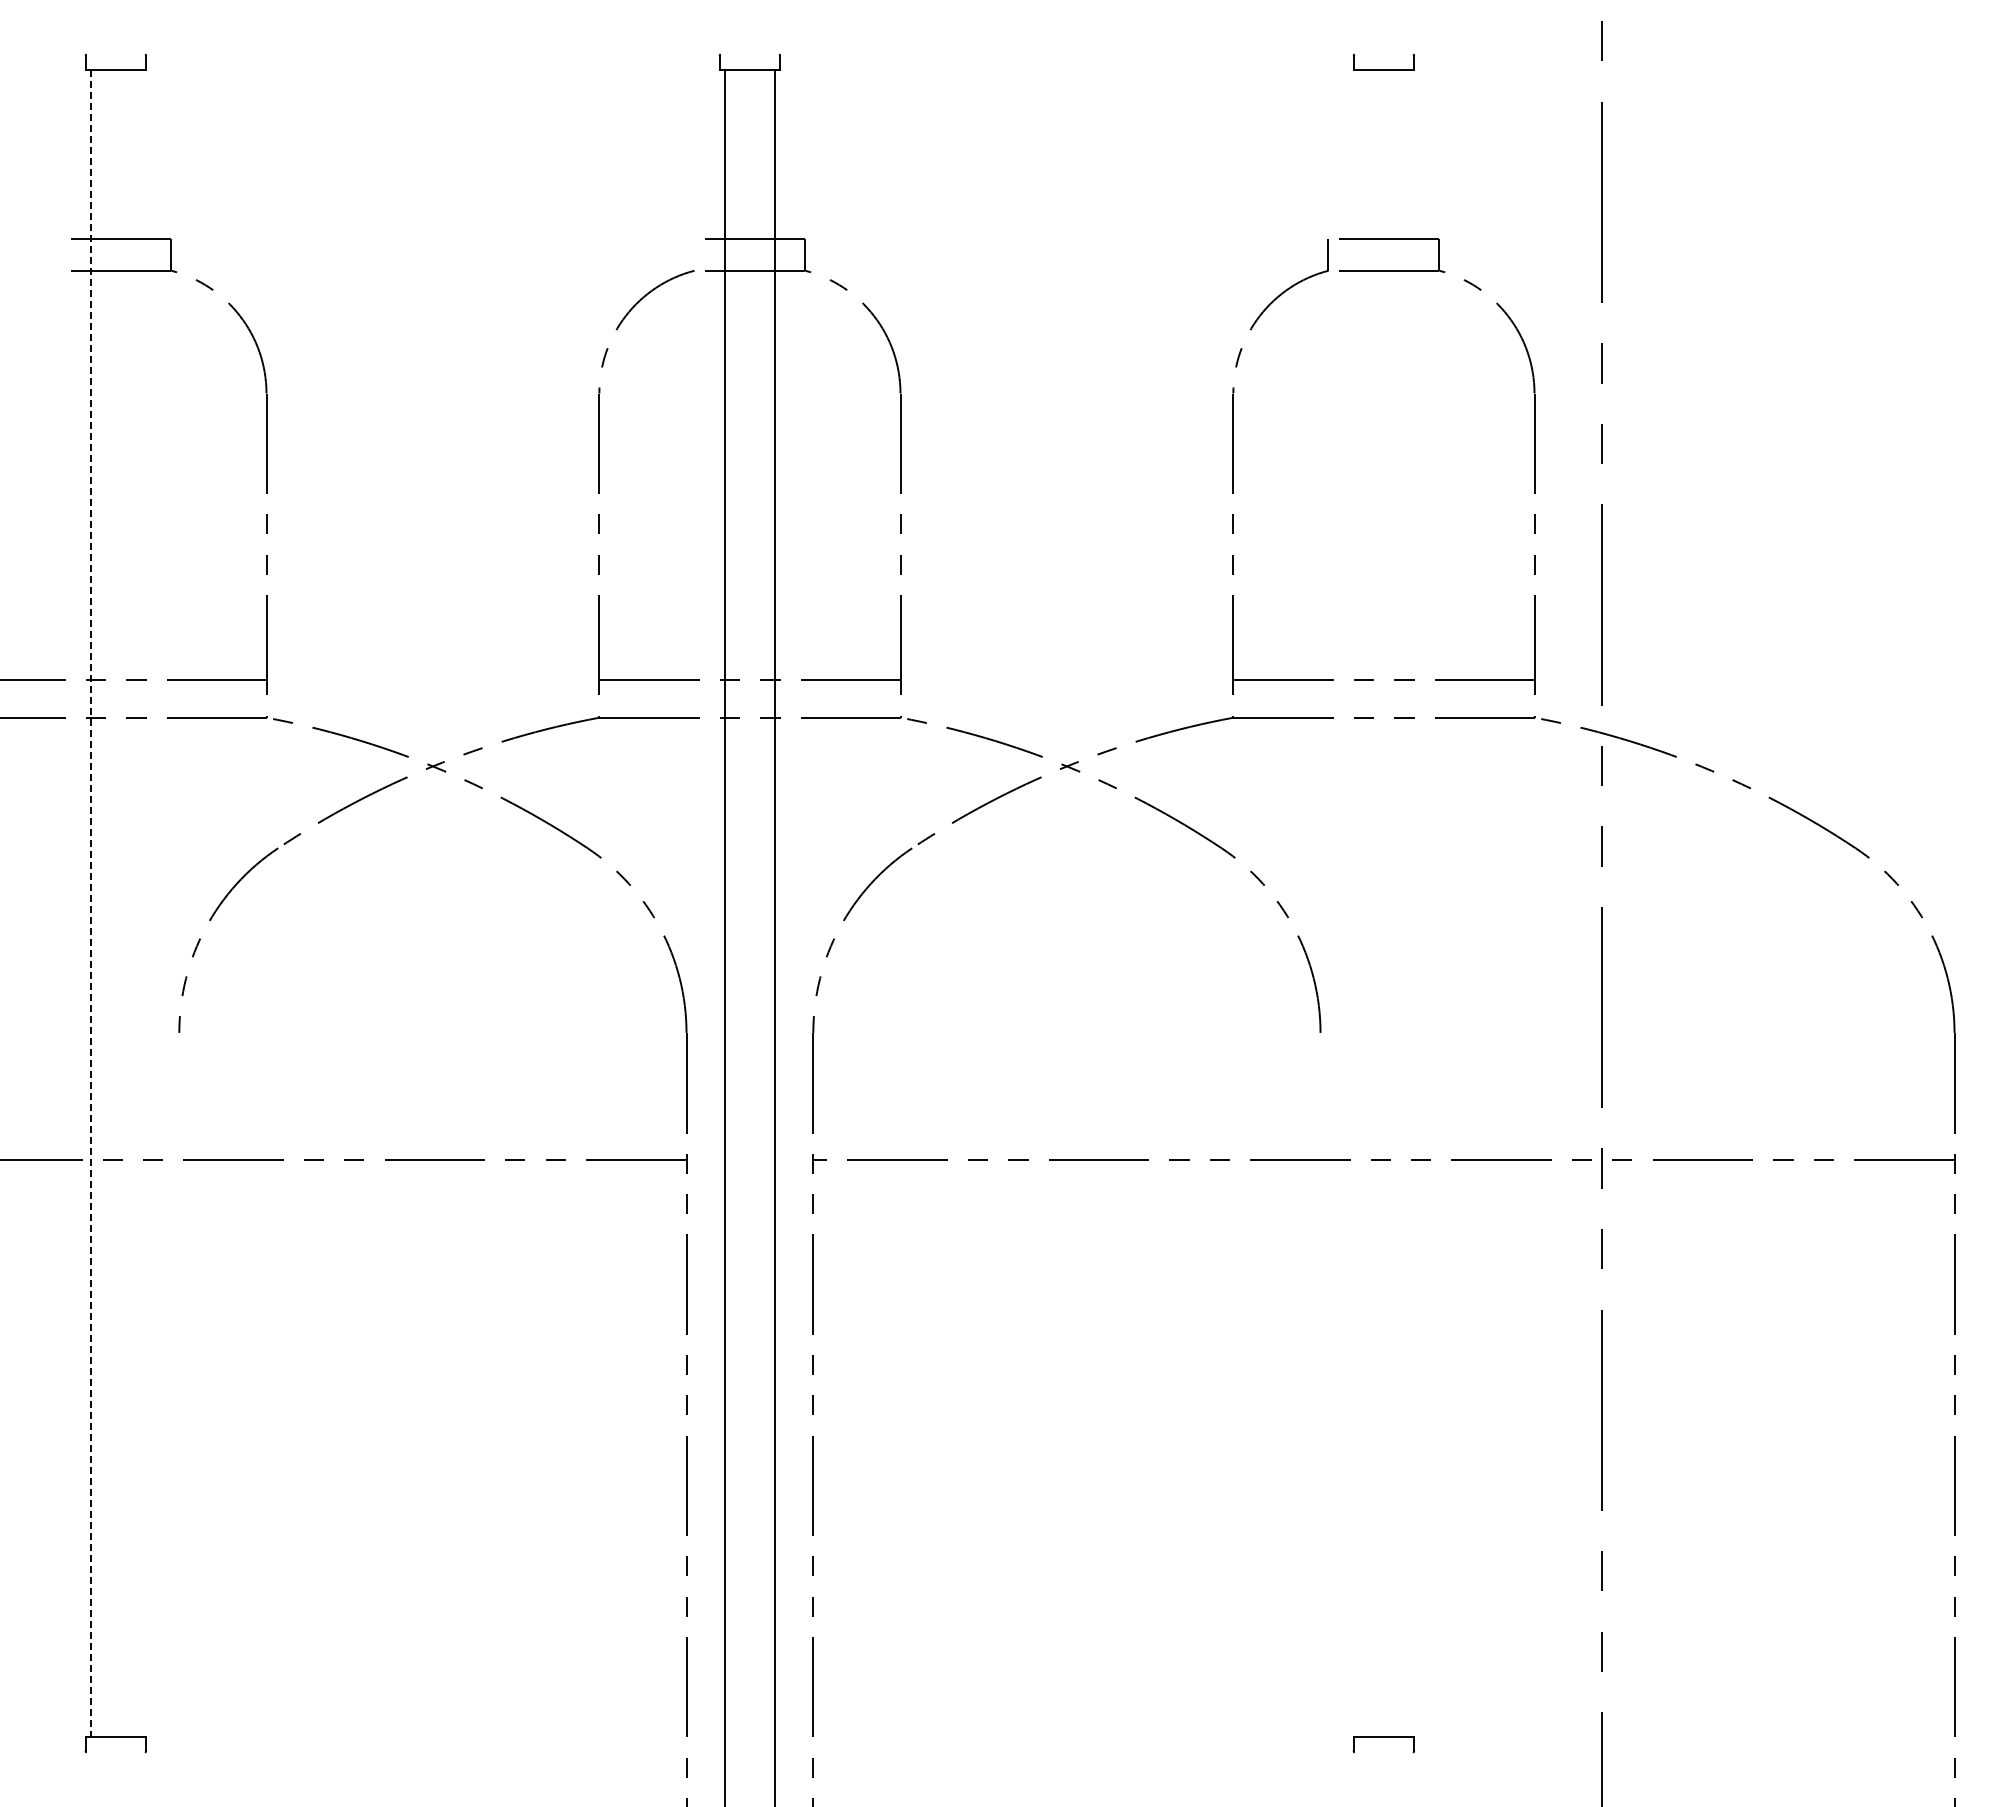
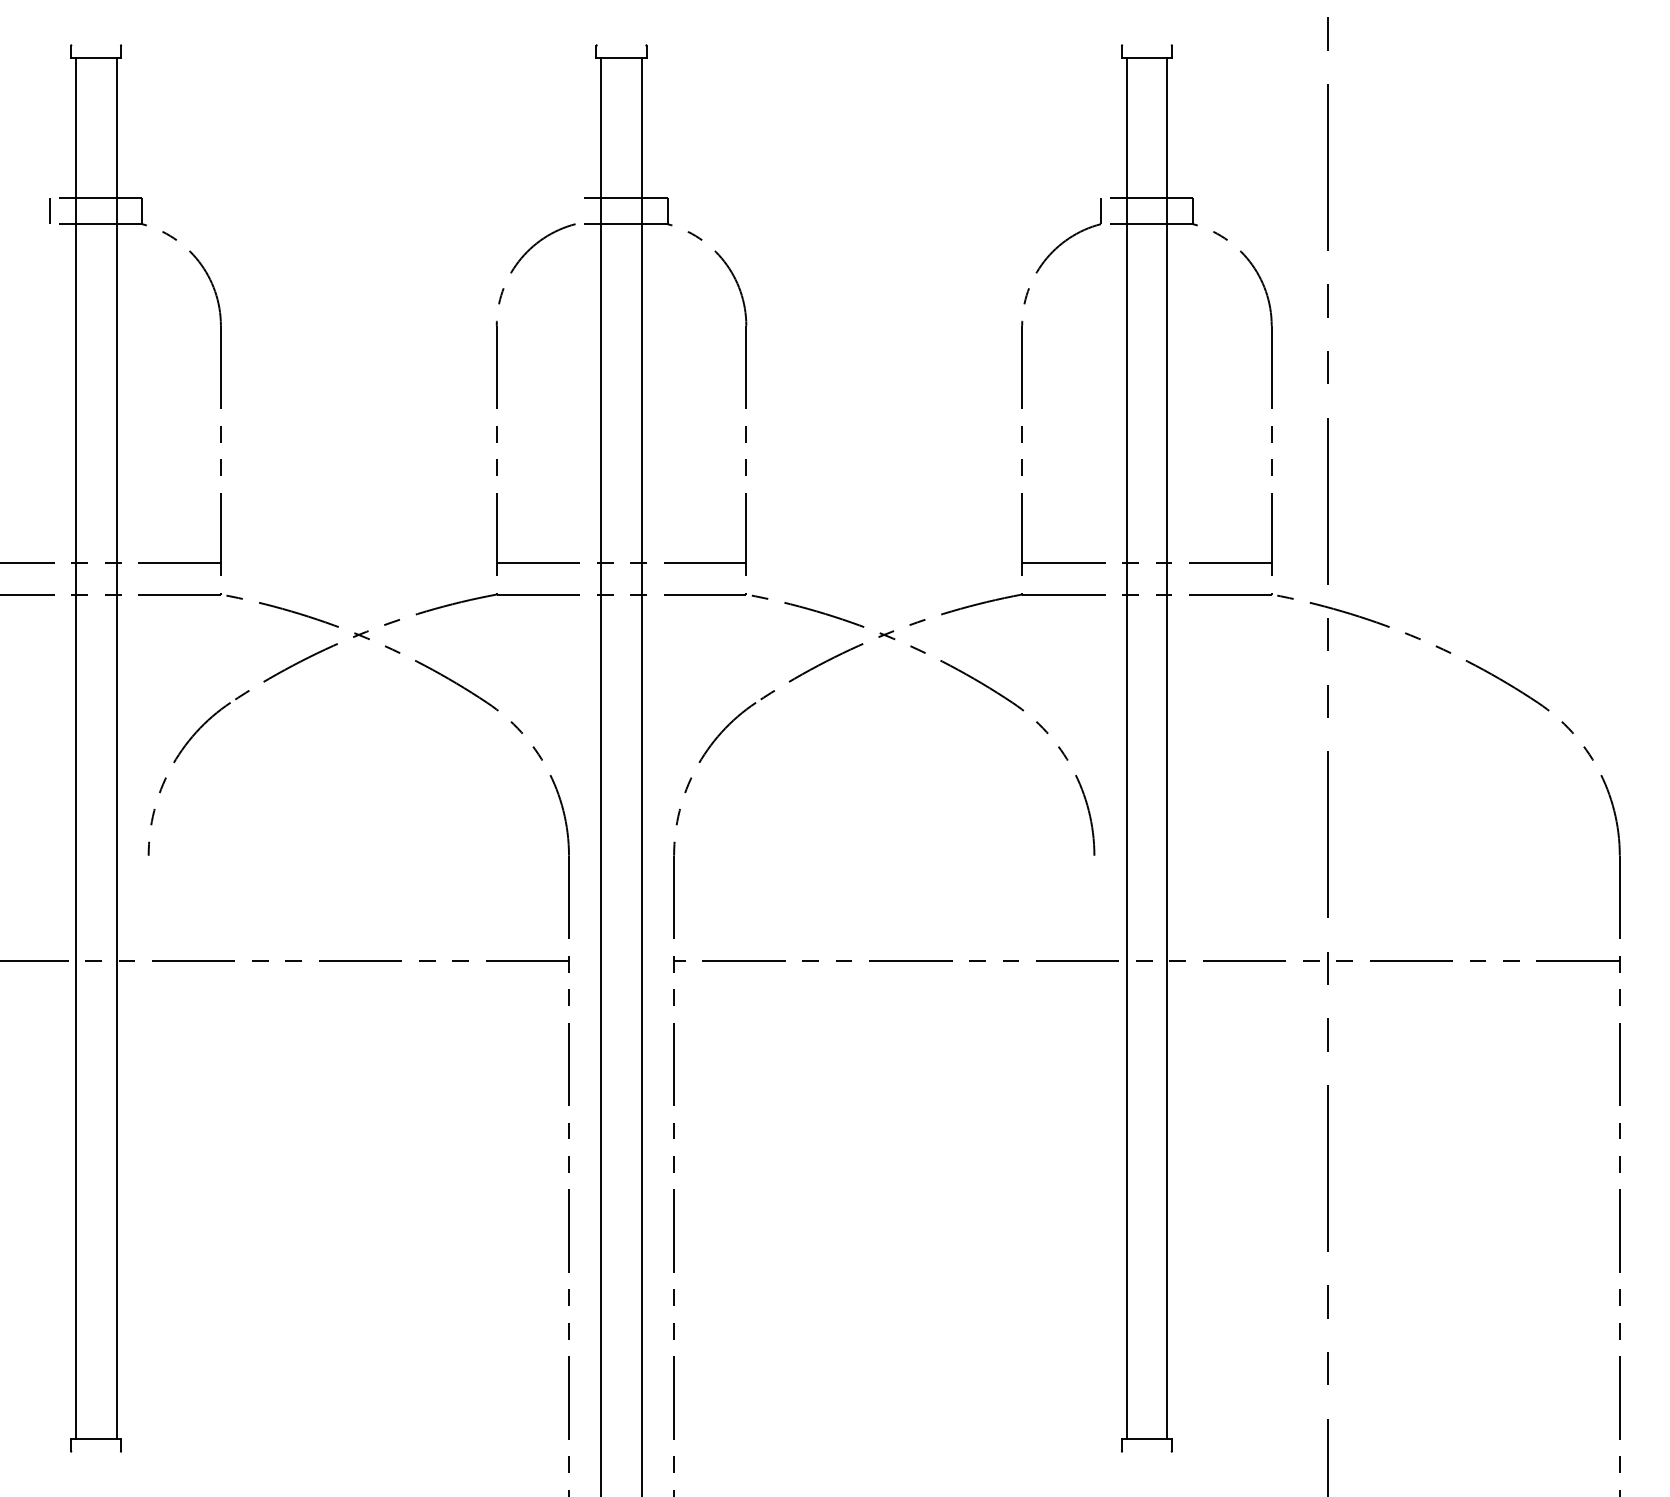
line: (59, 254) -> (49, 210), added
line: (91, 903) -> (75, 748), dashed -> solid
line: (140, 903) -> (116, 748), added
line: (1359, 903) -> (1126, 748), added
line: (1408, 903) -> (1167, 748), added

